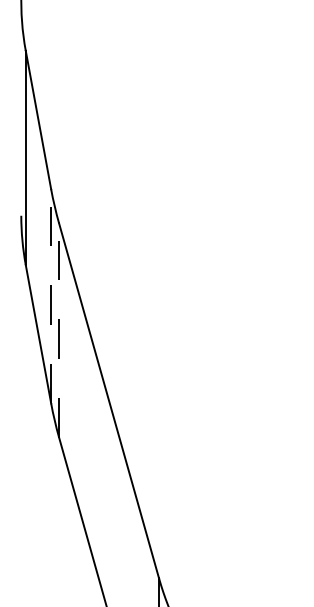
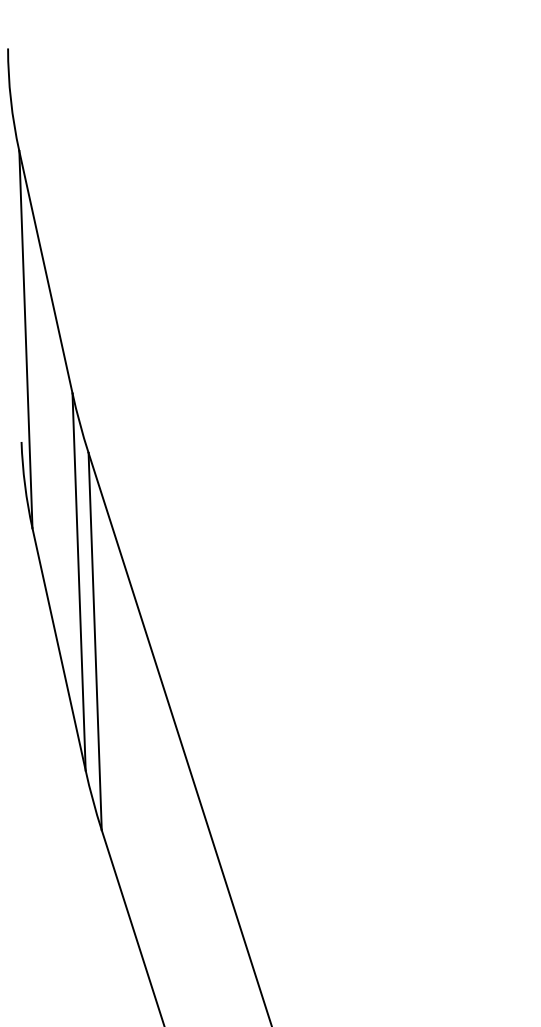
line: (51, 295) -> (79, 580), dashed -> solid
line: (59, 329) -> (95, 639), dashed -> solid

